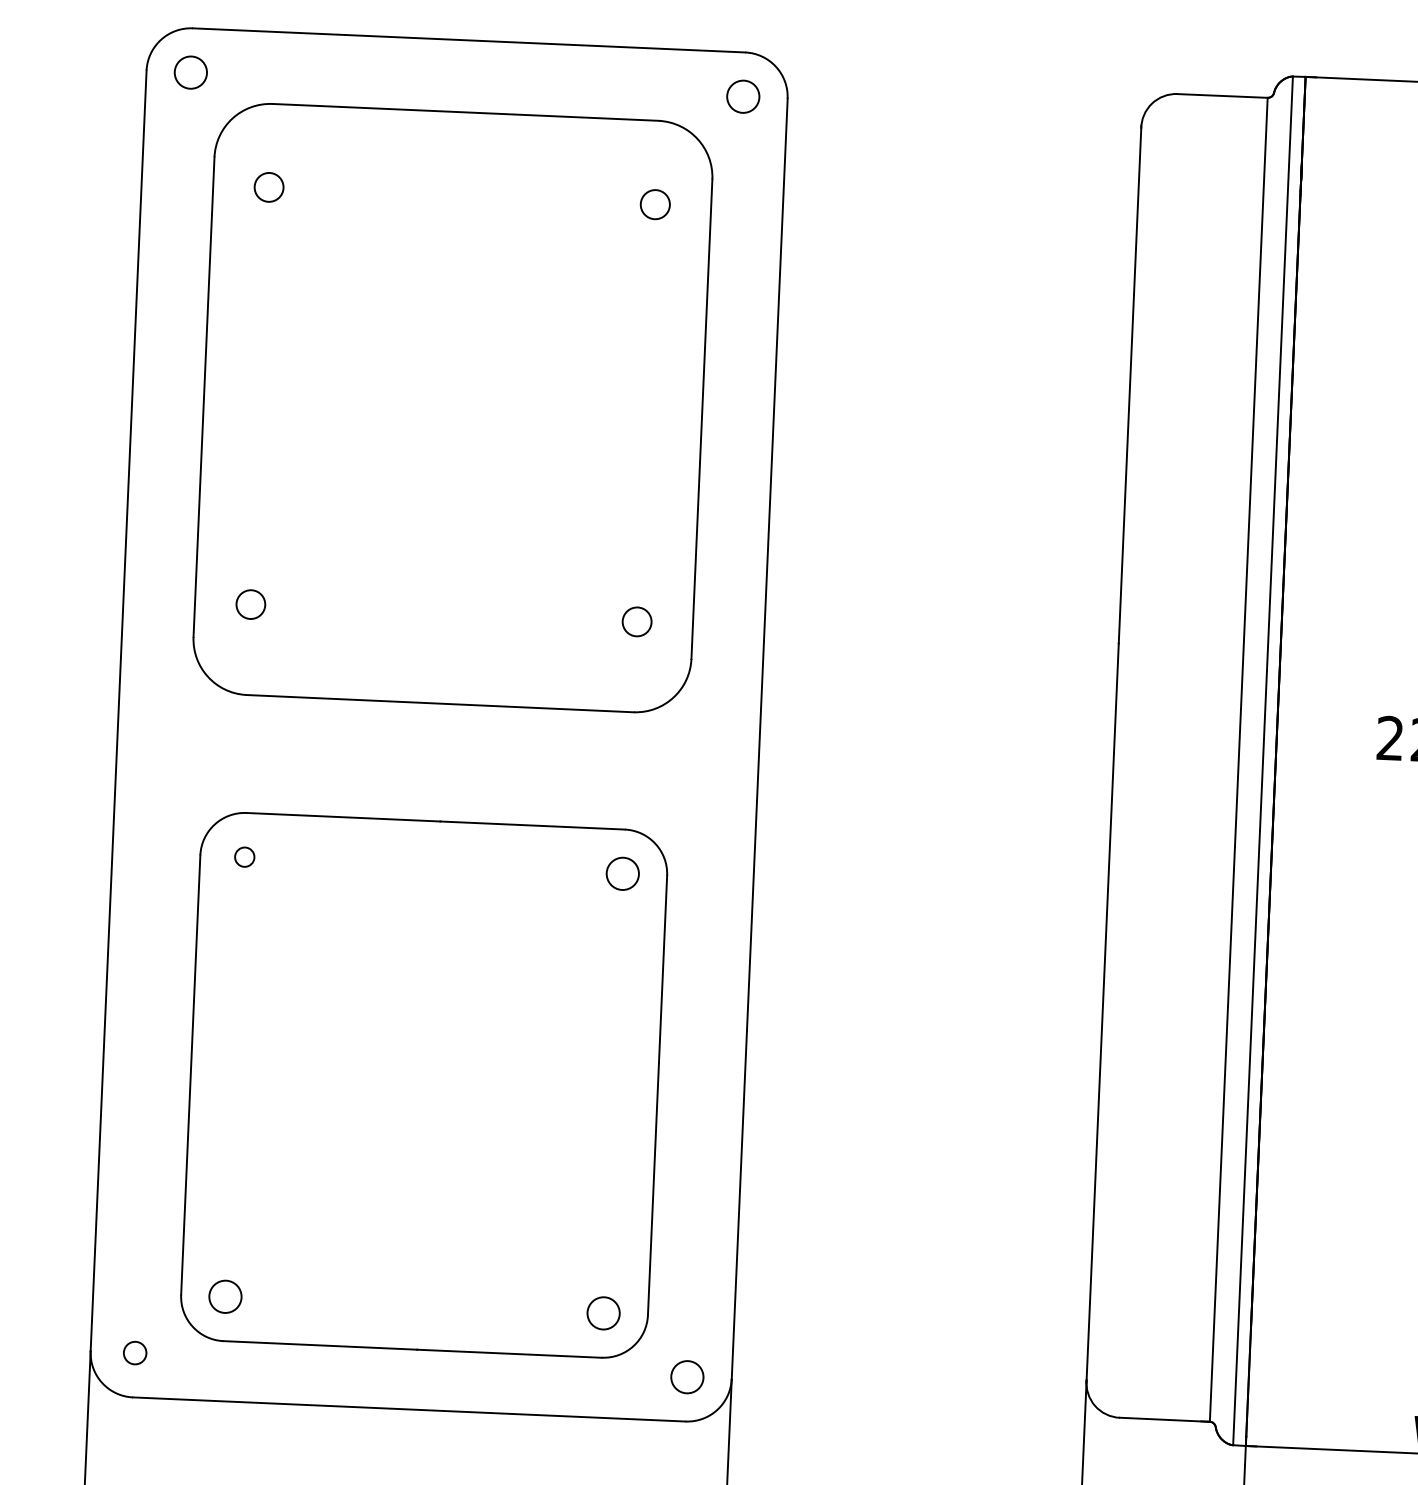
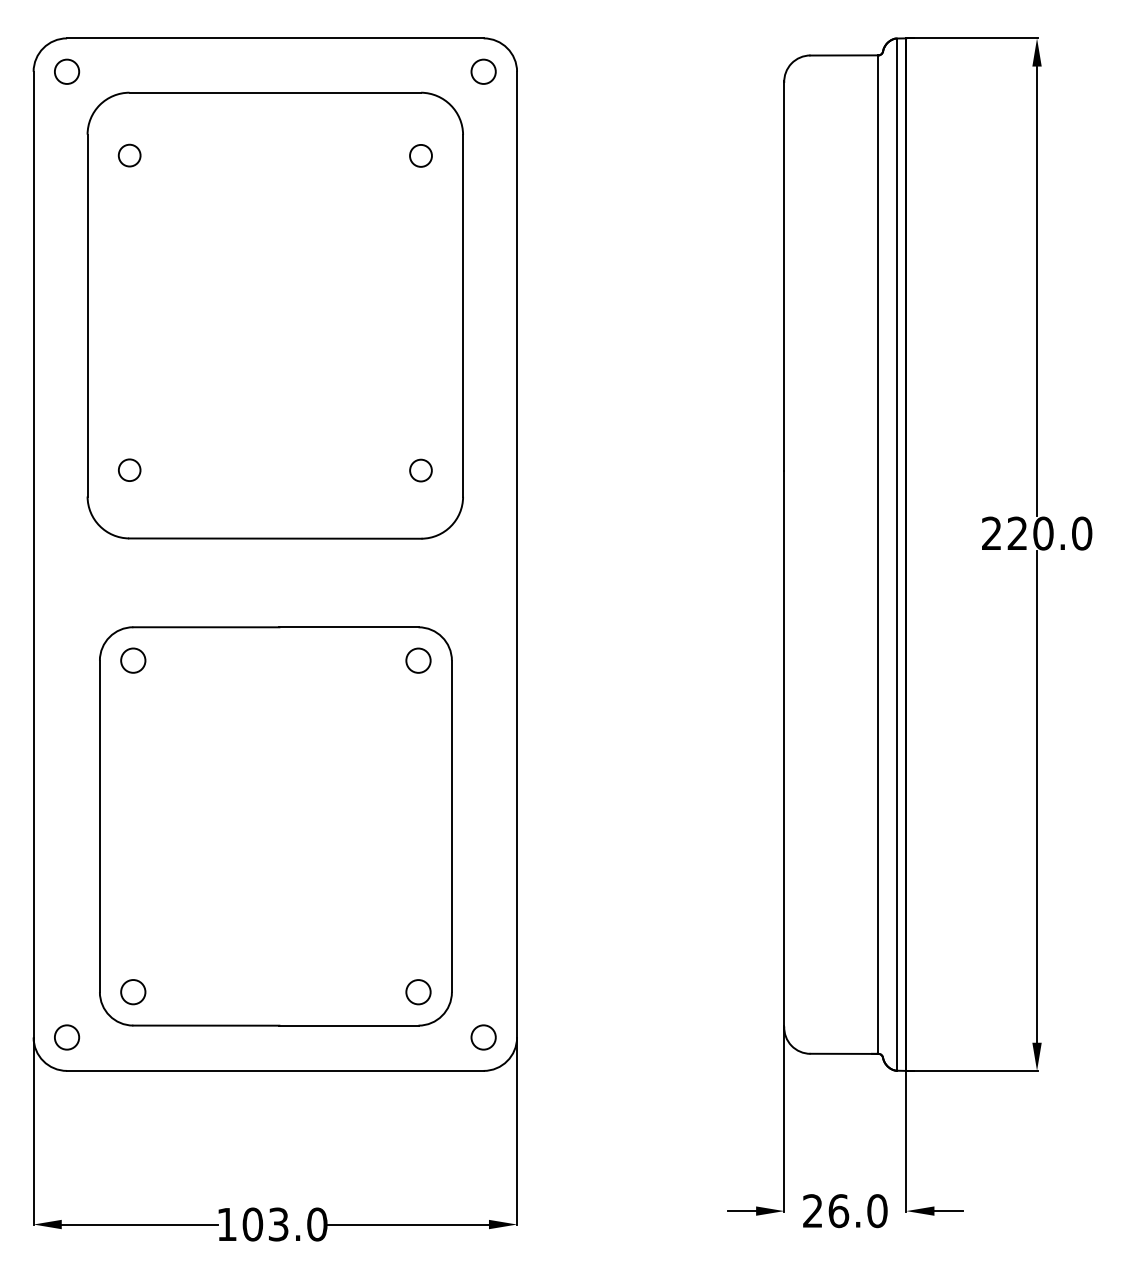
circle: (244, 857) -> (133, 660), size x1.67
circle: (135, 1353) -> (67, 1037), size x1.43

